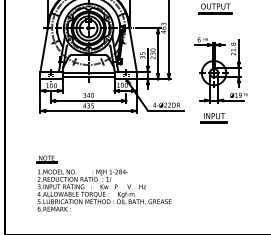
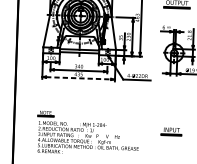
line: (89, 111) -> (79, 78), solid -> dashed
part: (213, 118) -> (171, 131), moved

